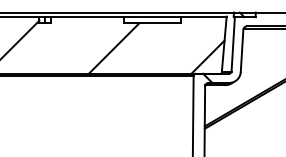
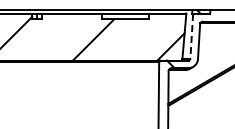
line: (232, 44) -> (191, 36), solid -> dashed

